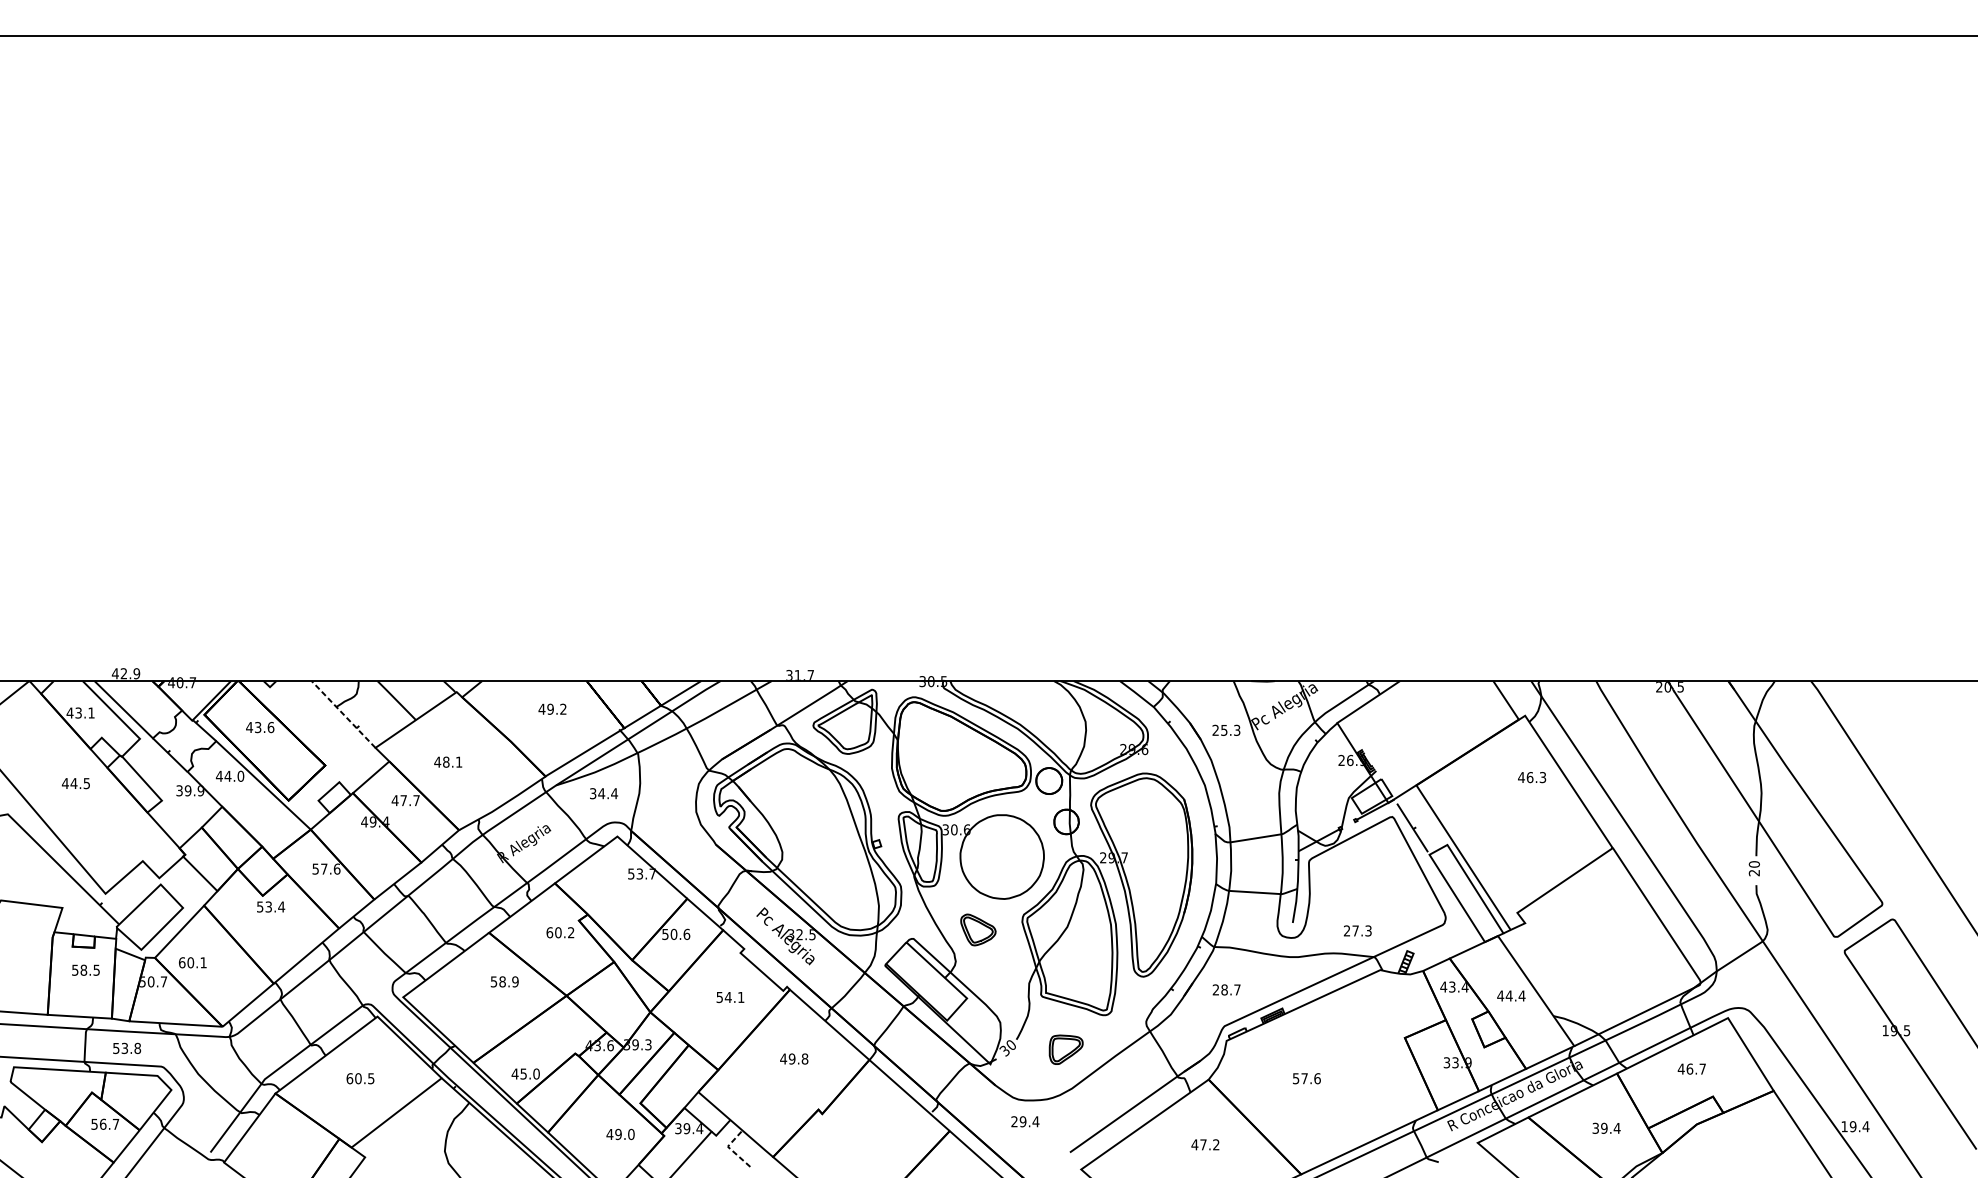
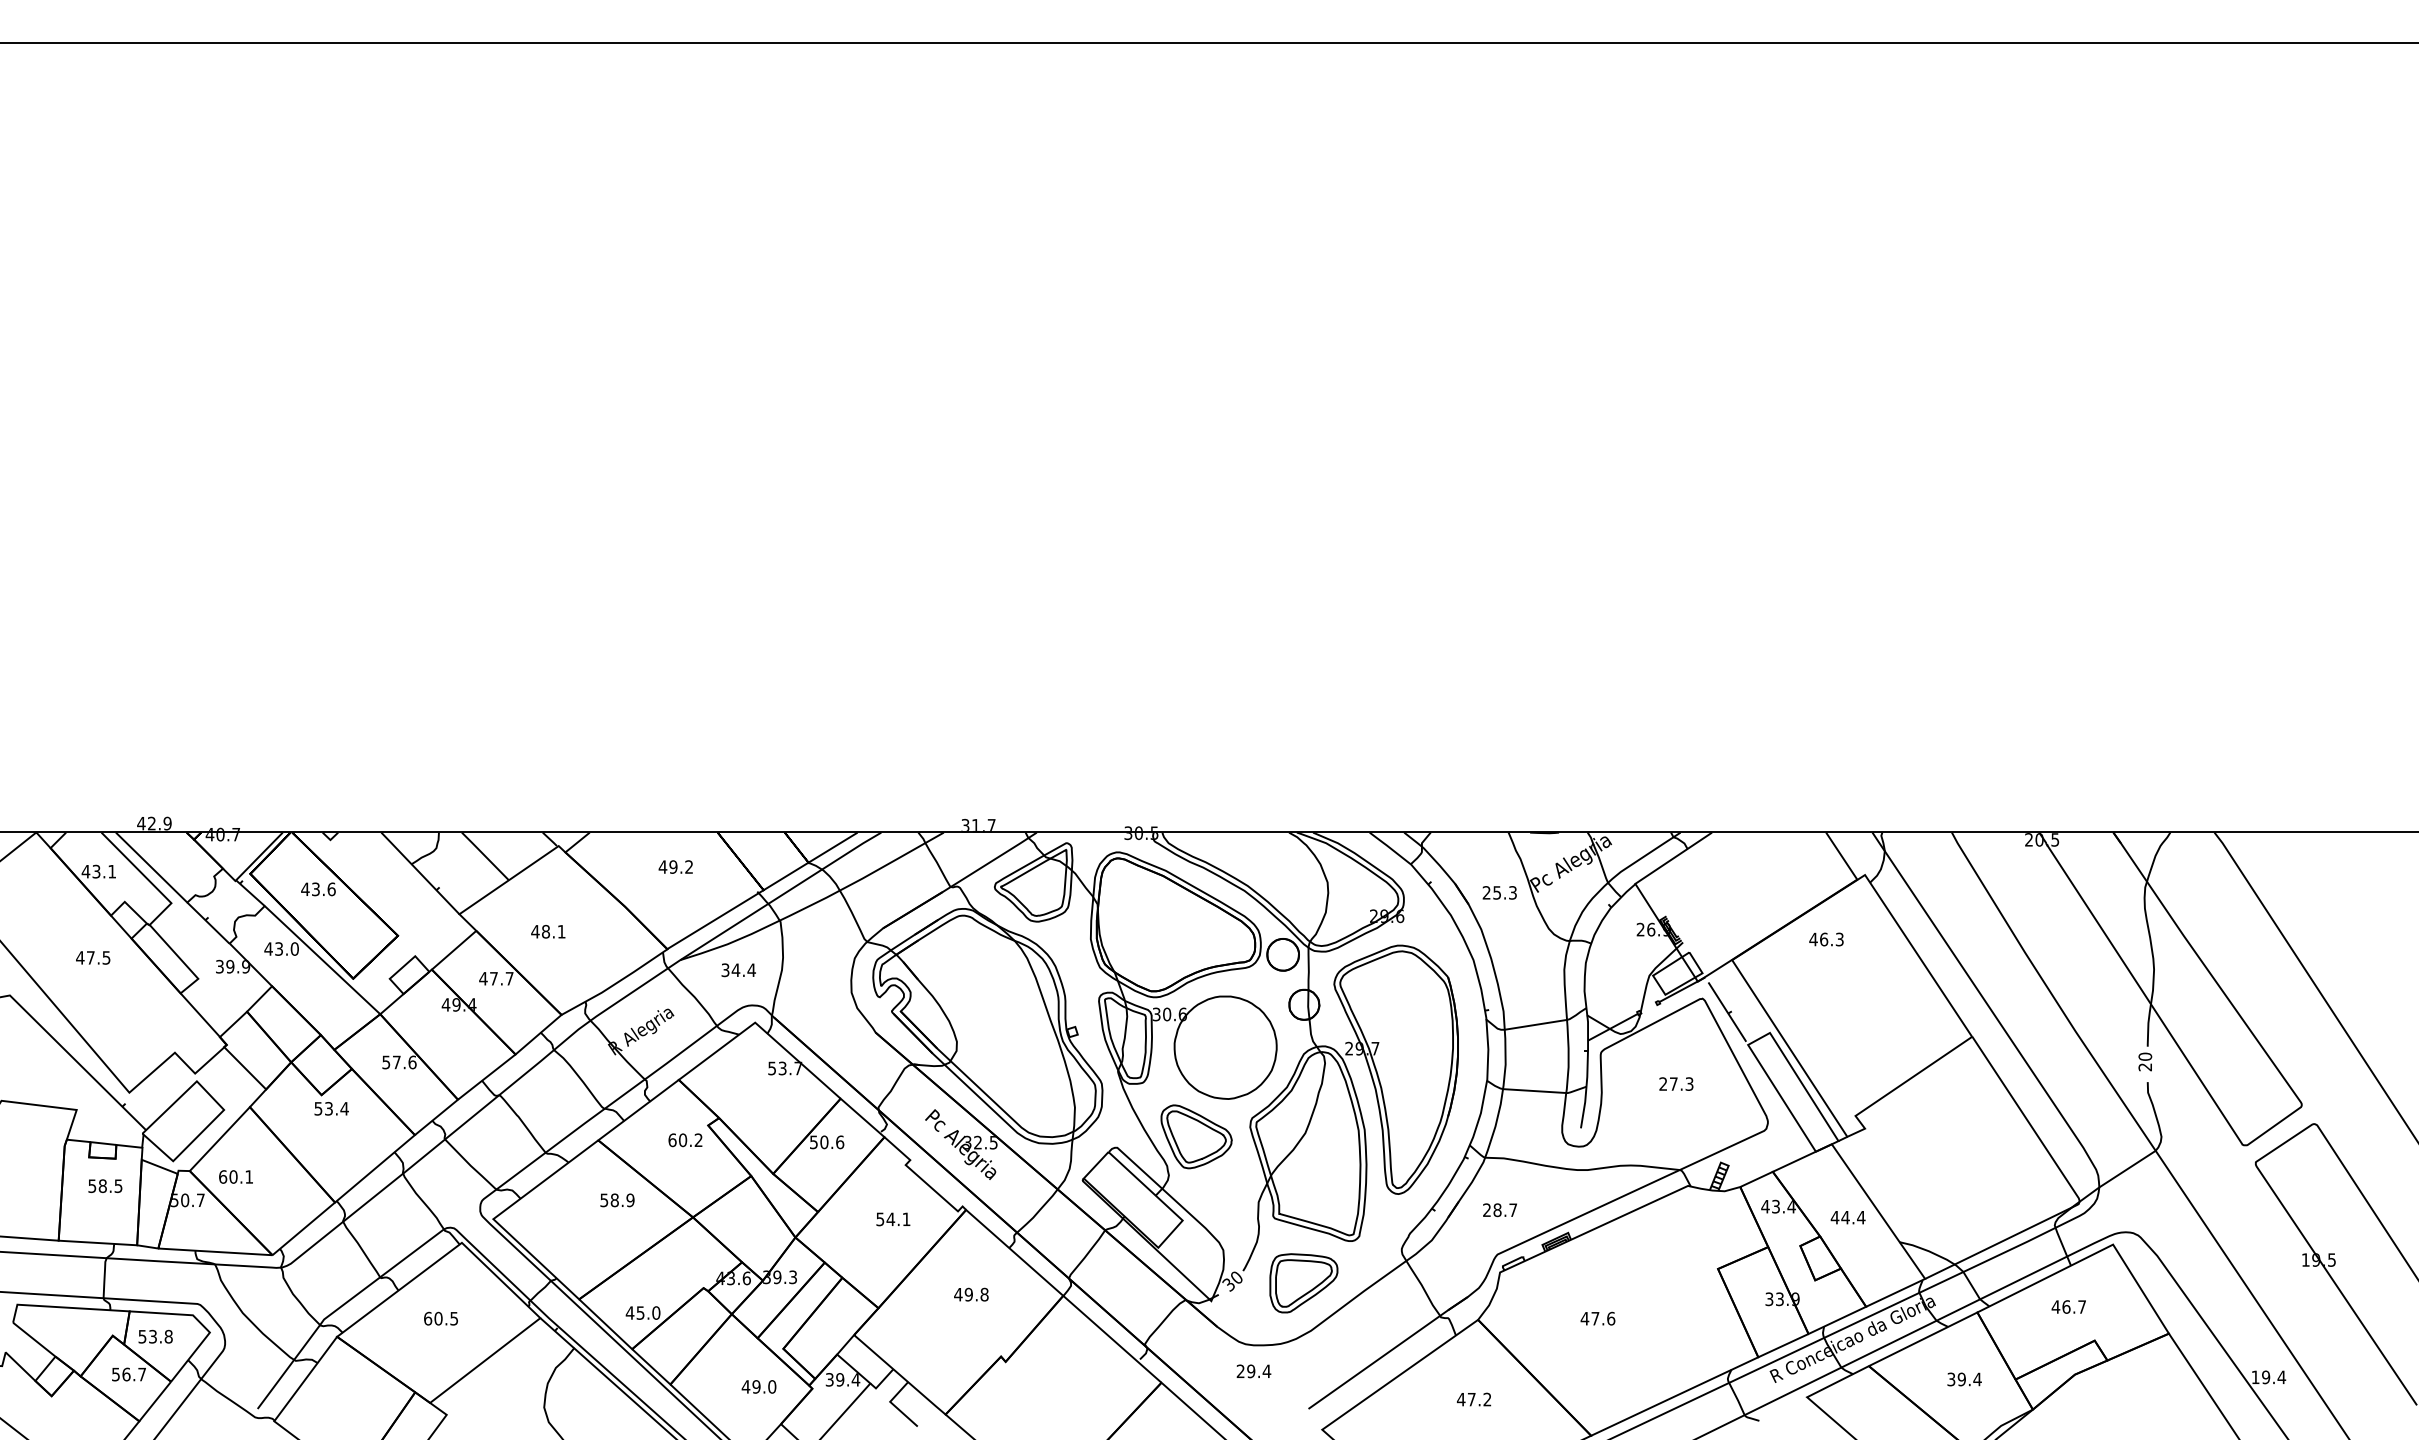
line: (342, 713) -> (419, 872), dashed -> solid
text: (227, 775) -> (278, 948), 44.0 -> 43.0
part: (1532, 777) -> (1826, 939), moved
text: (73, 783) -> (90, 957), 44.5 -> 47.5
part: (978, 929) -> (1196, 1136), size x1.67
text: (1357, 930) -> (1676, 1083), moved
part: (126, 1048) -> (155, 1336), moved
part: (1065, 1049) -> (1303, 1283), size x1.67
text: (1295, 1078) -> (1584, 1318), 57.6 -> 47.6
line: (730, 1149) -> (893, 1405), dashed -> solid

